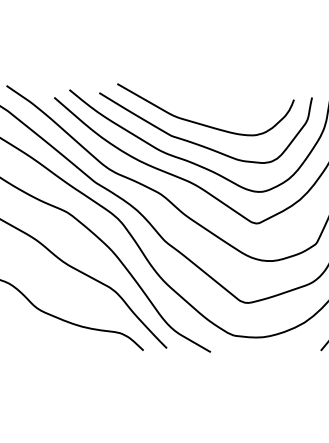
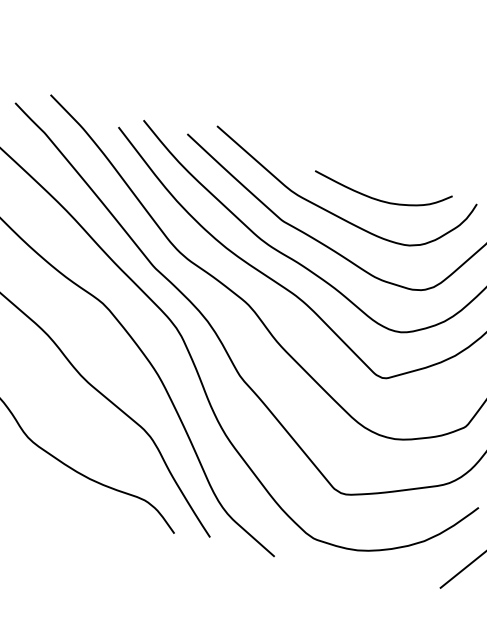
curve: (231, 109) -> (380, 199), added

